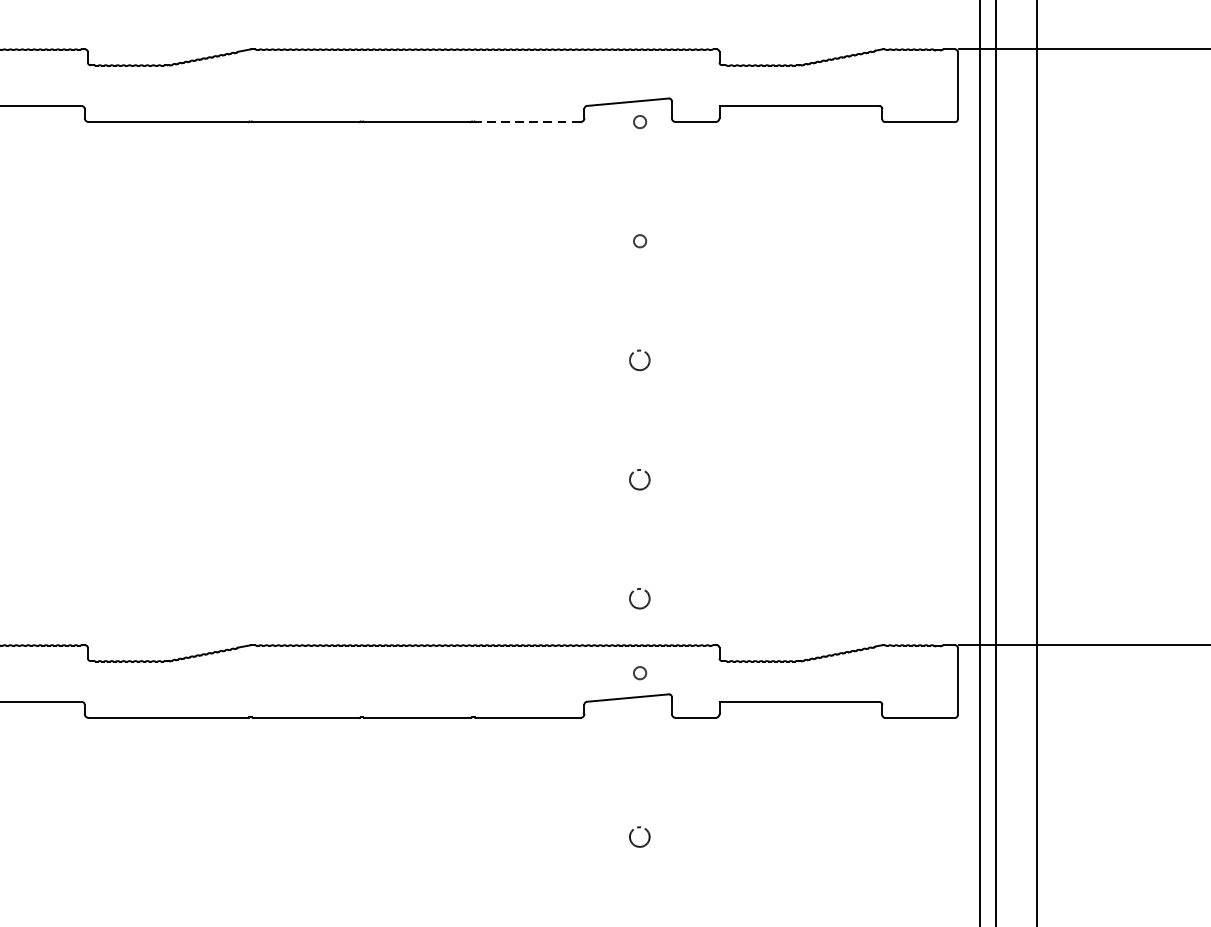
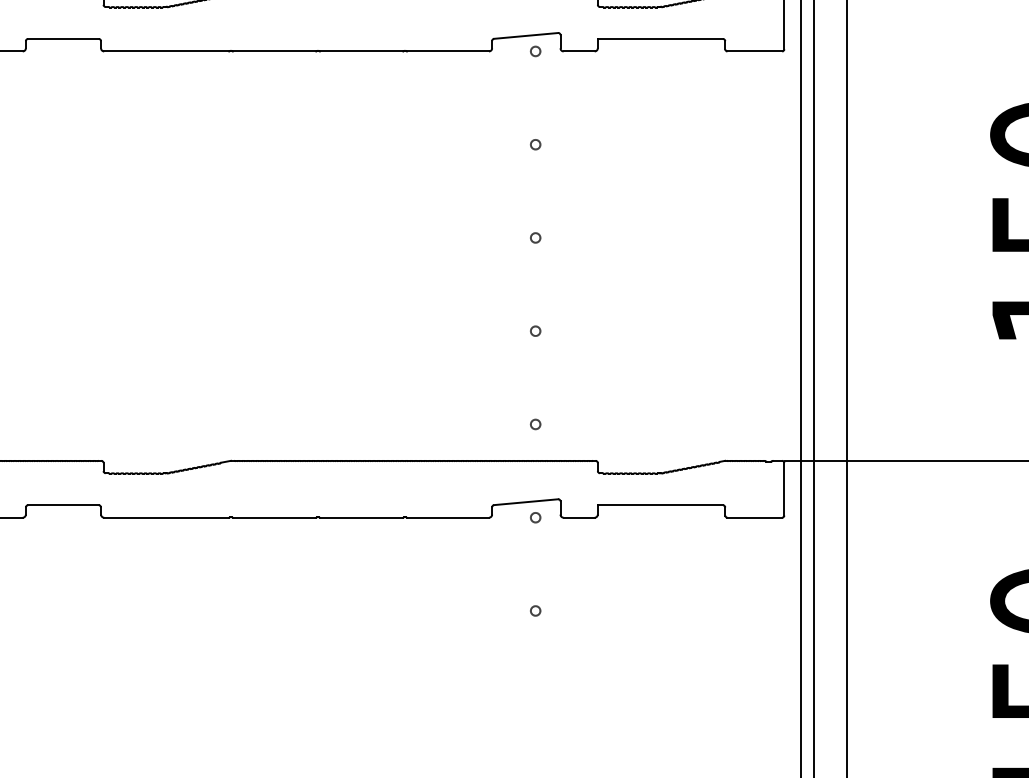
line: (527, 122) -> (447, 51), dashed -> solid
circle: (639, 359) -> (535, 237), size x0.62
circle: (639, 478) -> (535, 330), size x0.62
circle: (639, 598) -> (535, 424), size x0.62
circle: (639, 672) -> (535, 517), moved
circle: (639, 836) -> (535, 610), size x0.62

